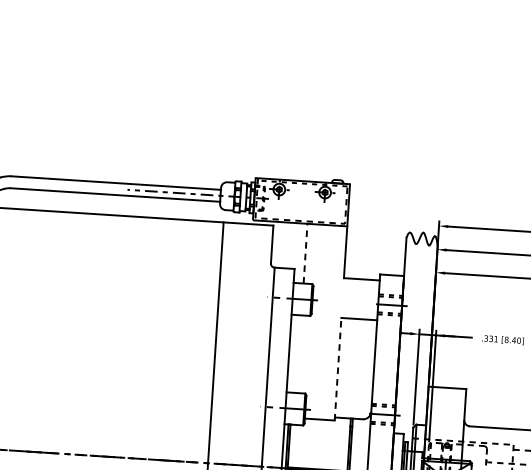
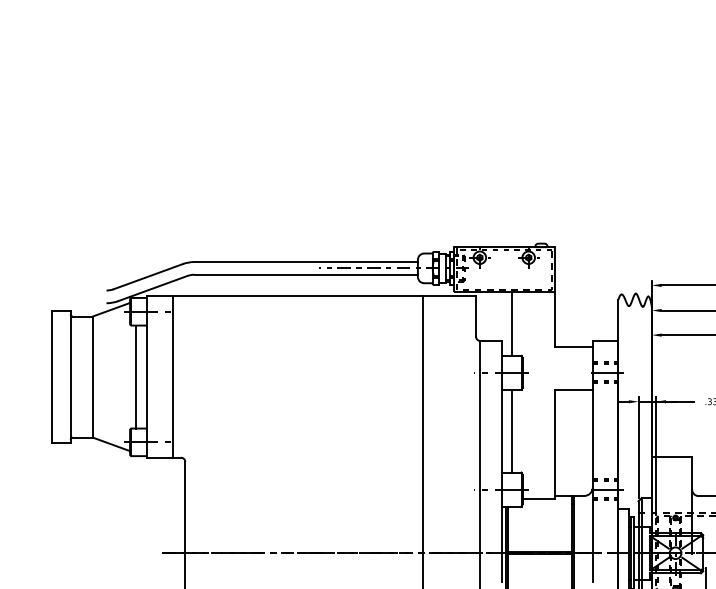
line: (305, 254) -> (512, 324), dashed -> solid
line: (299, 353) -> (512, 430), added
line: (337, 369) -> (554, 444), dashed -> solid

